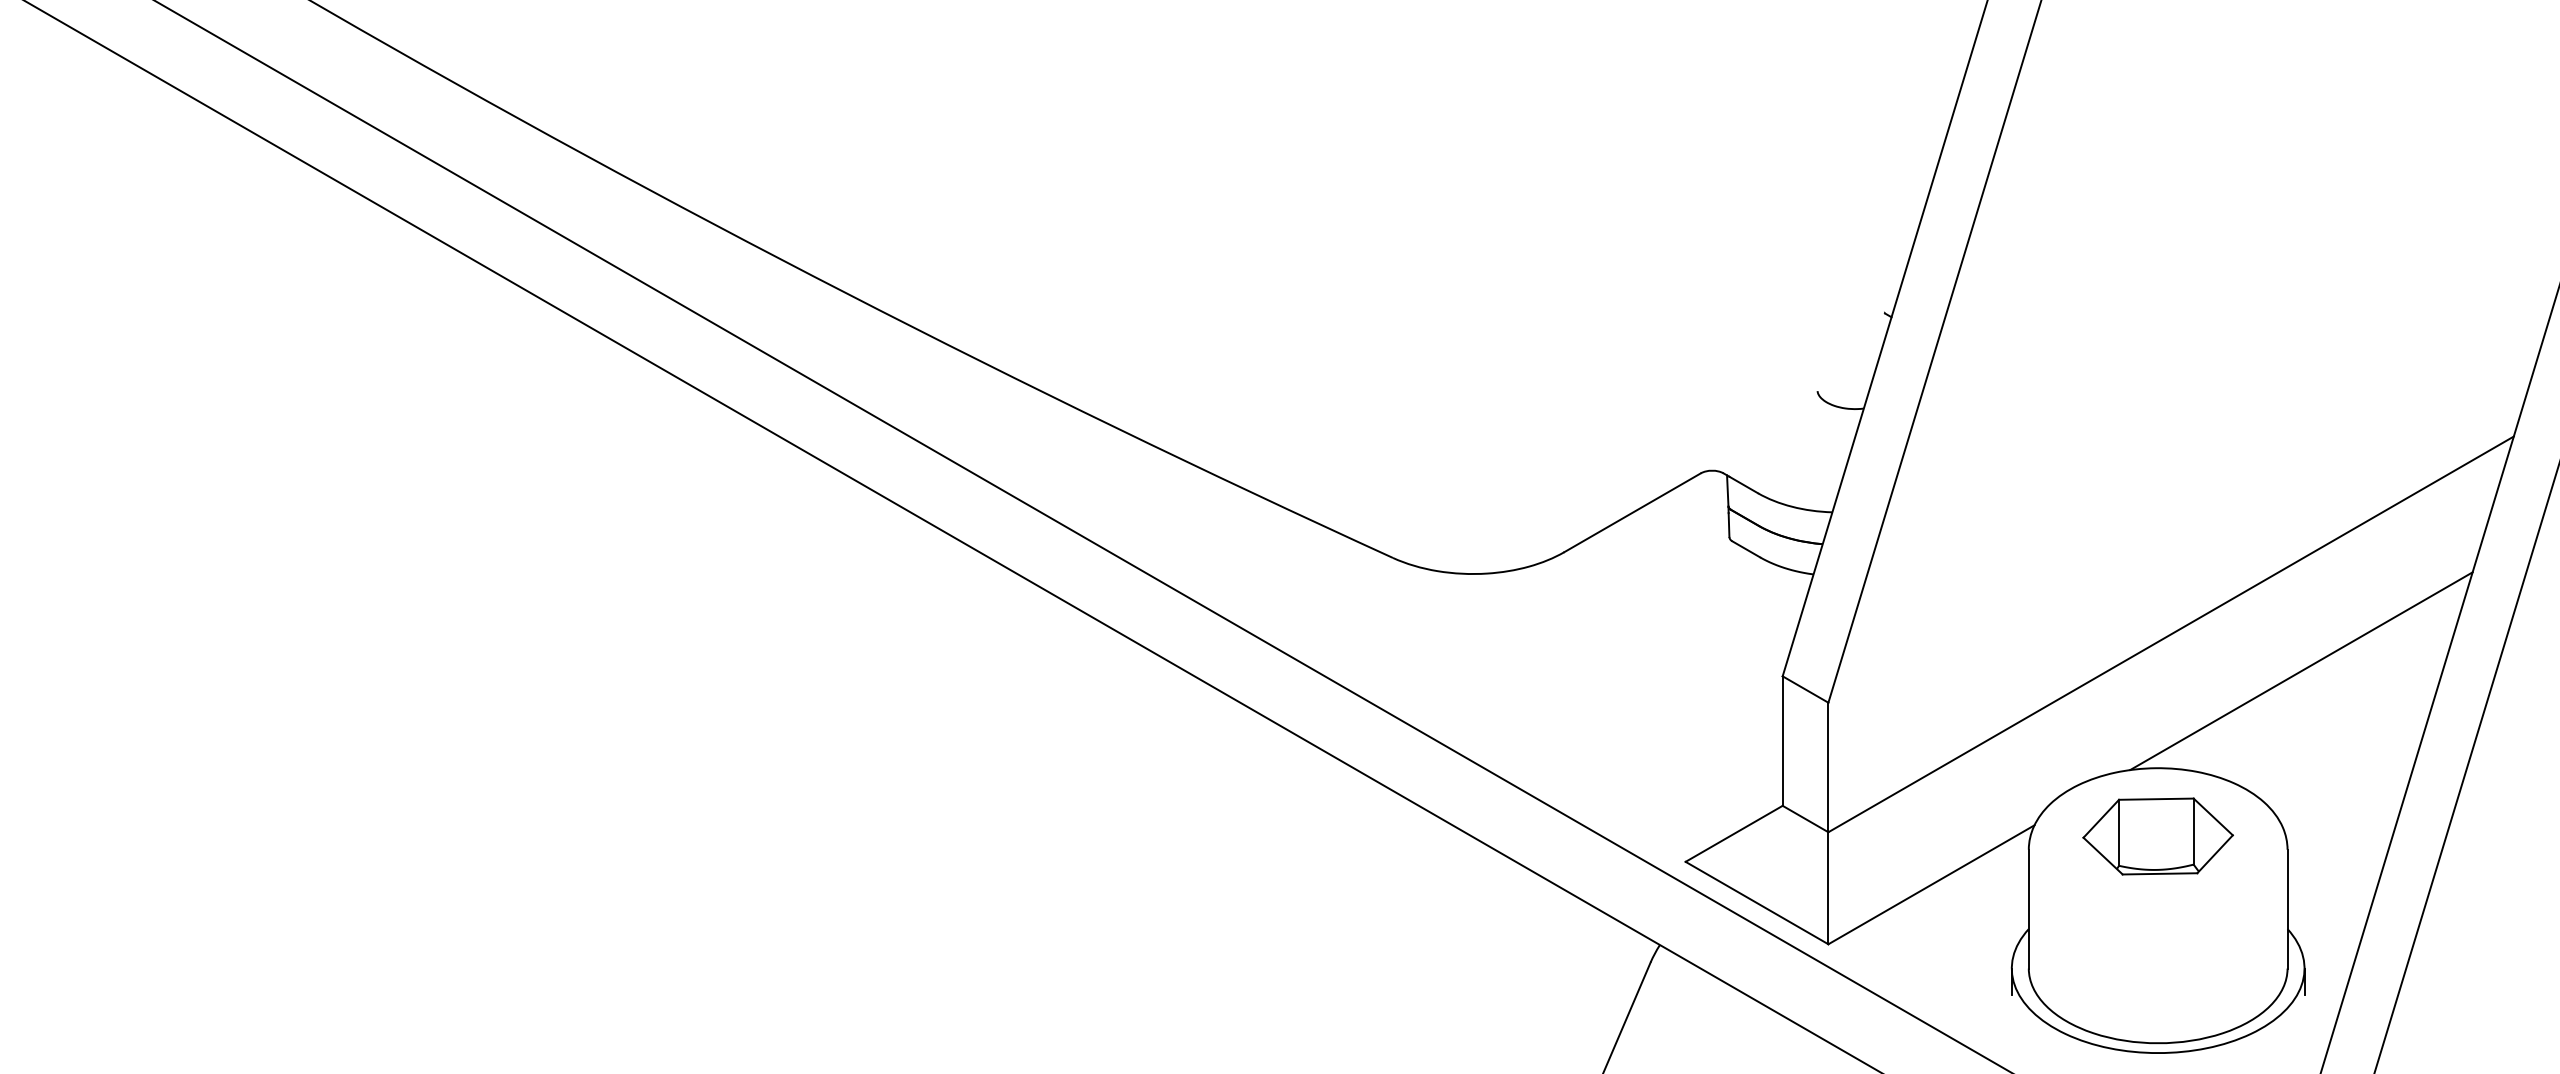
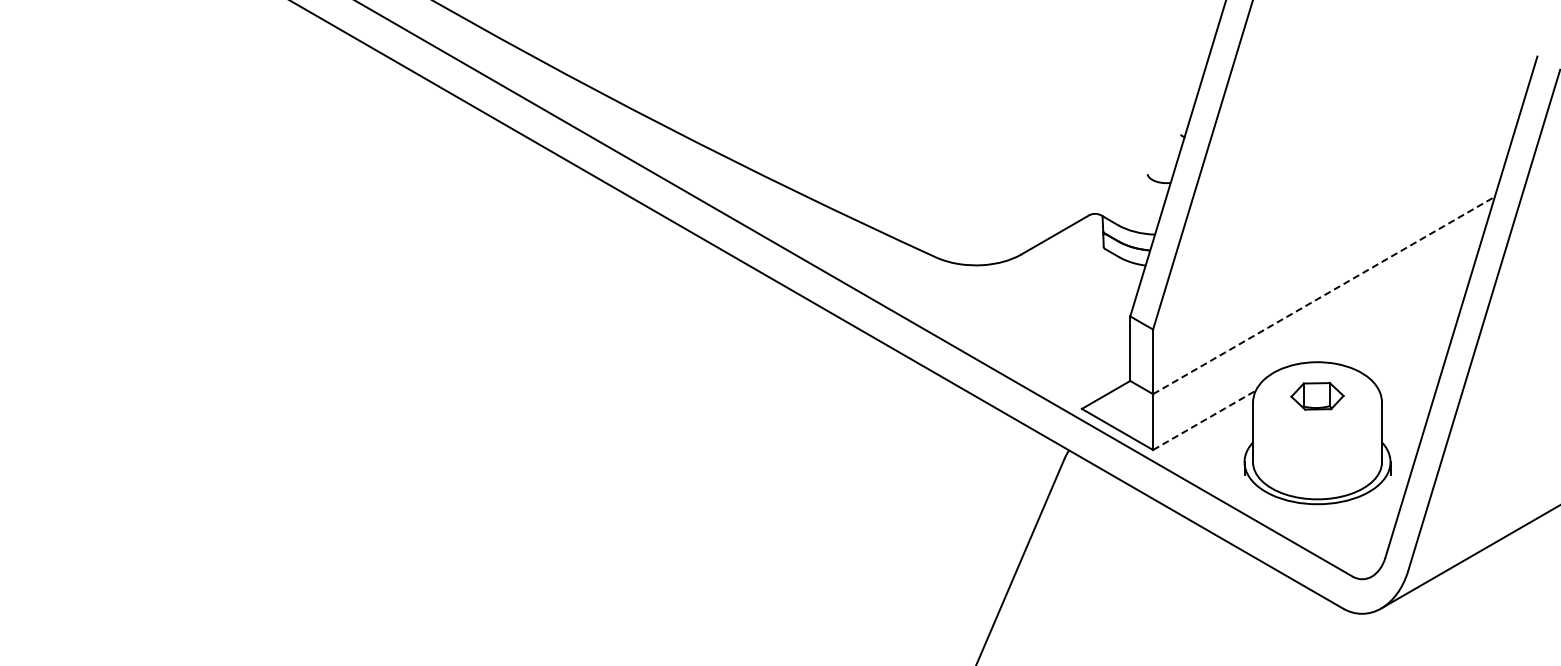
line: (2172, 634) -> (1324, 295), solid -> dashed
line: (2300, 670) -> (1388, 313), removed
part: (2158, 836) -> (1317, 396), size x0.7
line: (1931, 885) -> (1204, 420), solid -> dashed

